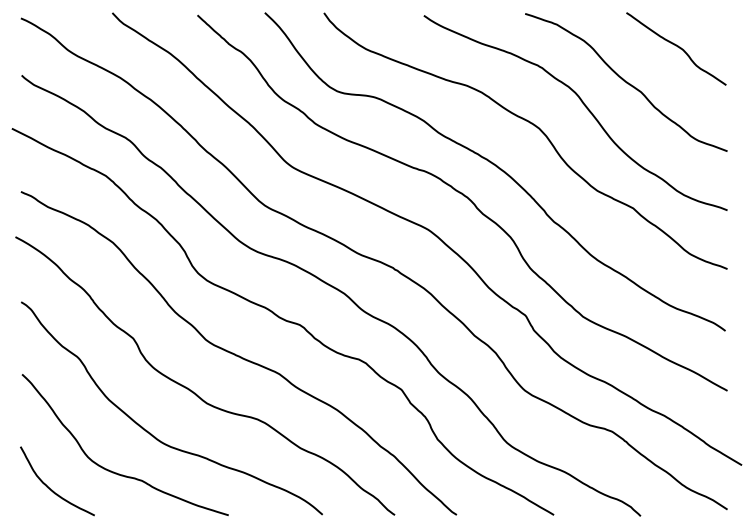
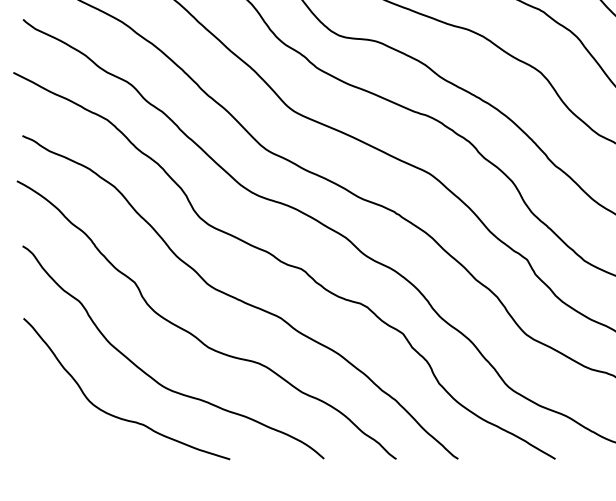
curve: (52, 489) -> (53, 433), removed

